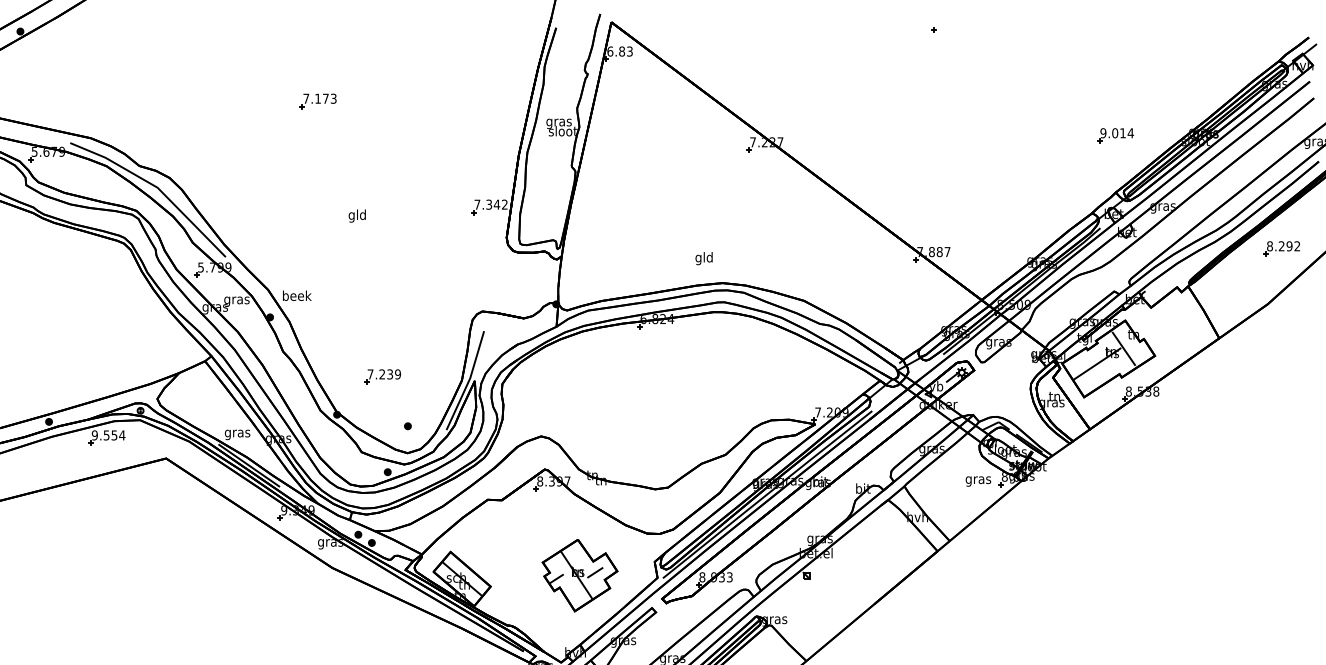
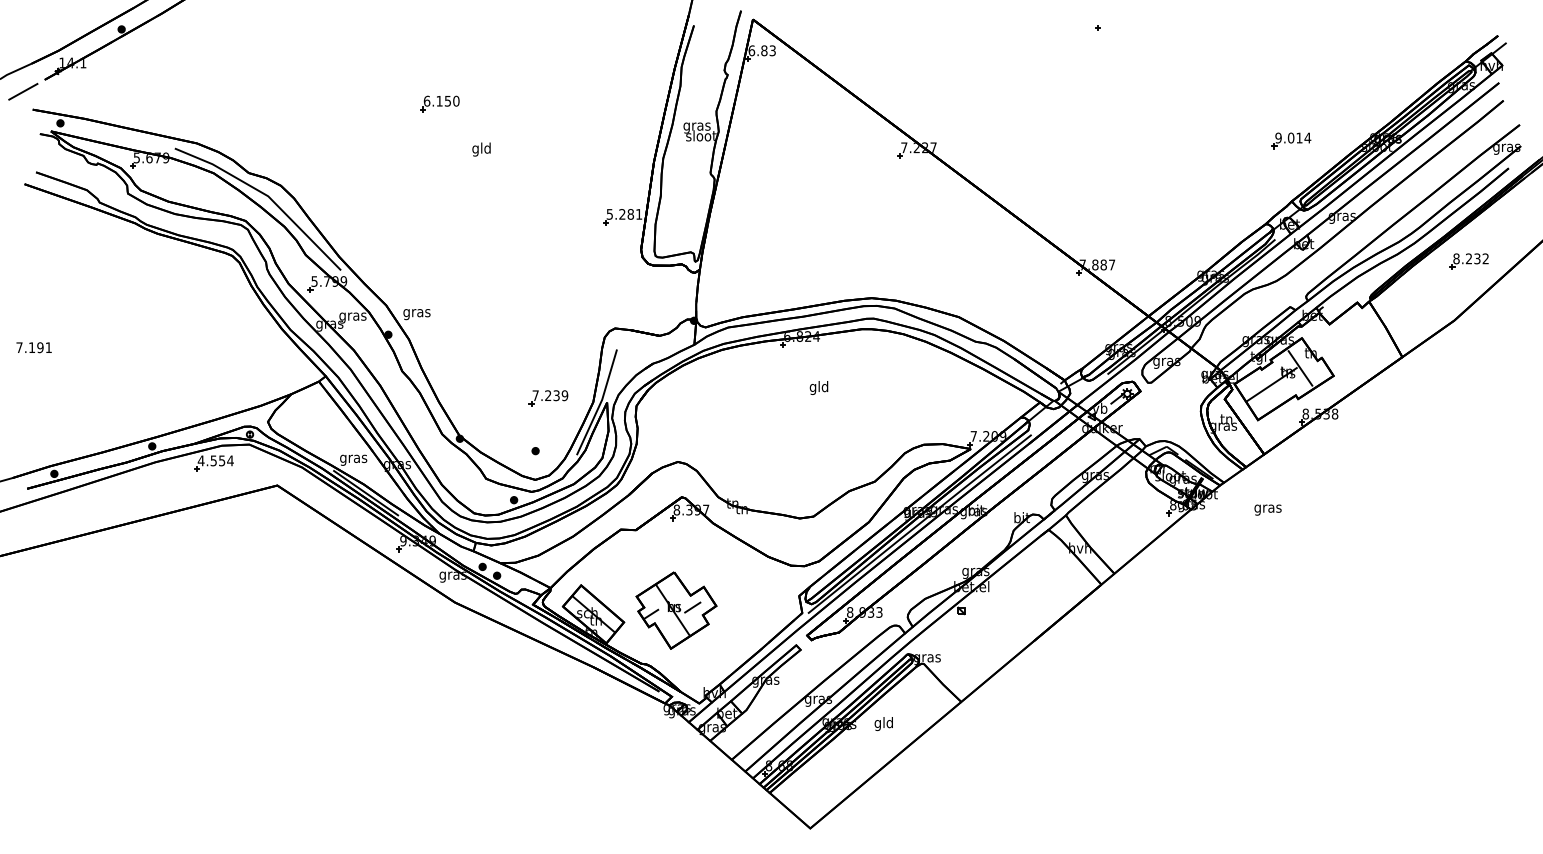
text: (319, 98) -> (441, 100), 7.173 -> 6.150
text: (490, 204) -> (623, 214), 7.342 -> 5.281
text: (357, 216) -> (481, 149), moved
text: (1289, 245) -> (1477, 258), 8.292 -> 8.232
text: (703, 258) -> (818, 387), moved
text: (297, 297) -> (417, 313), beek -> gras
part: (382, 377) -> (548, 398), moved
text: (94, 435) -> (200, 460), 9.554 -> 4.554
text: (977, 480) -> (1267, 509), moved
part: (580, 575) -> (676, 610), moved

